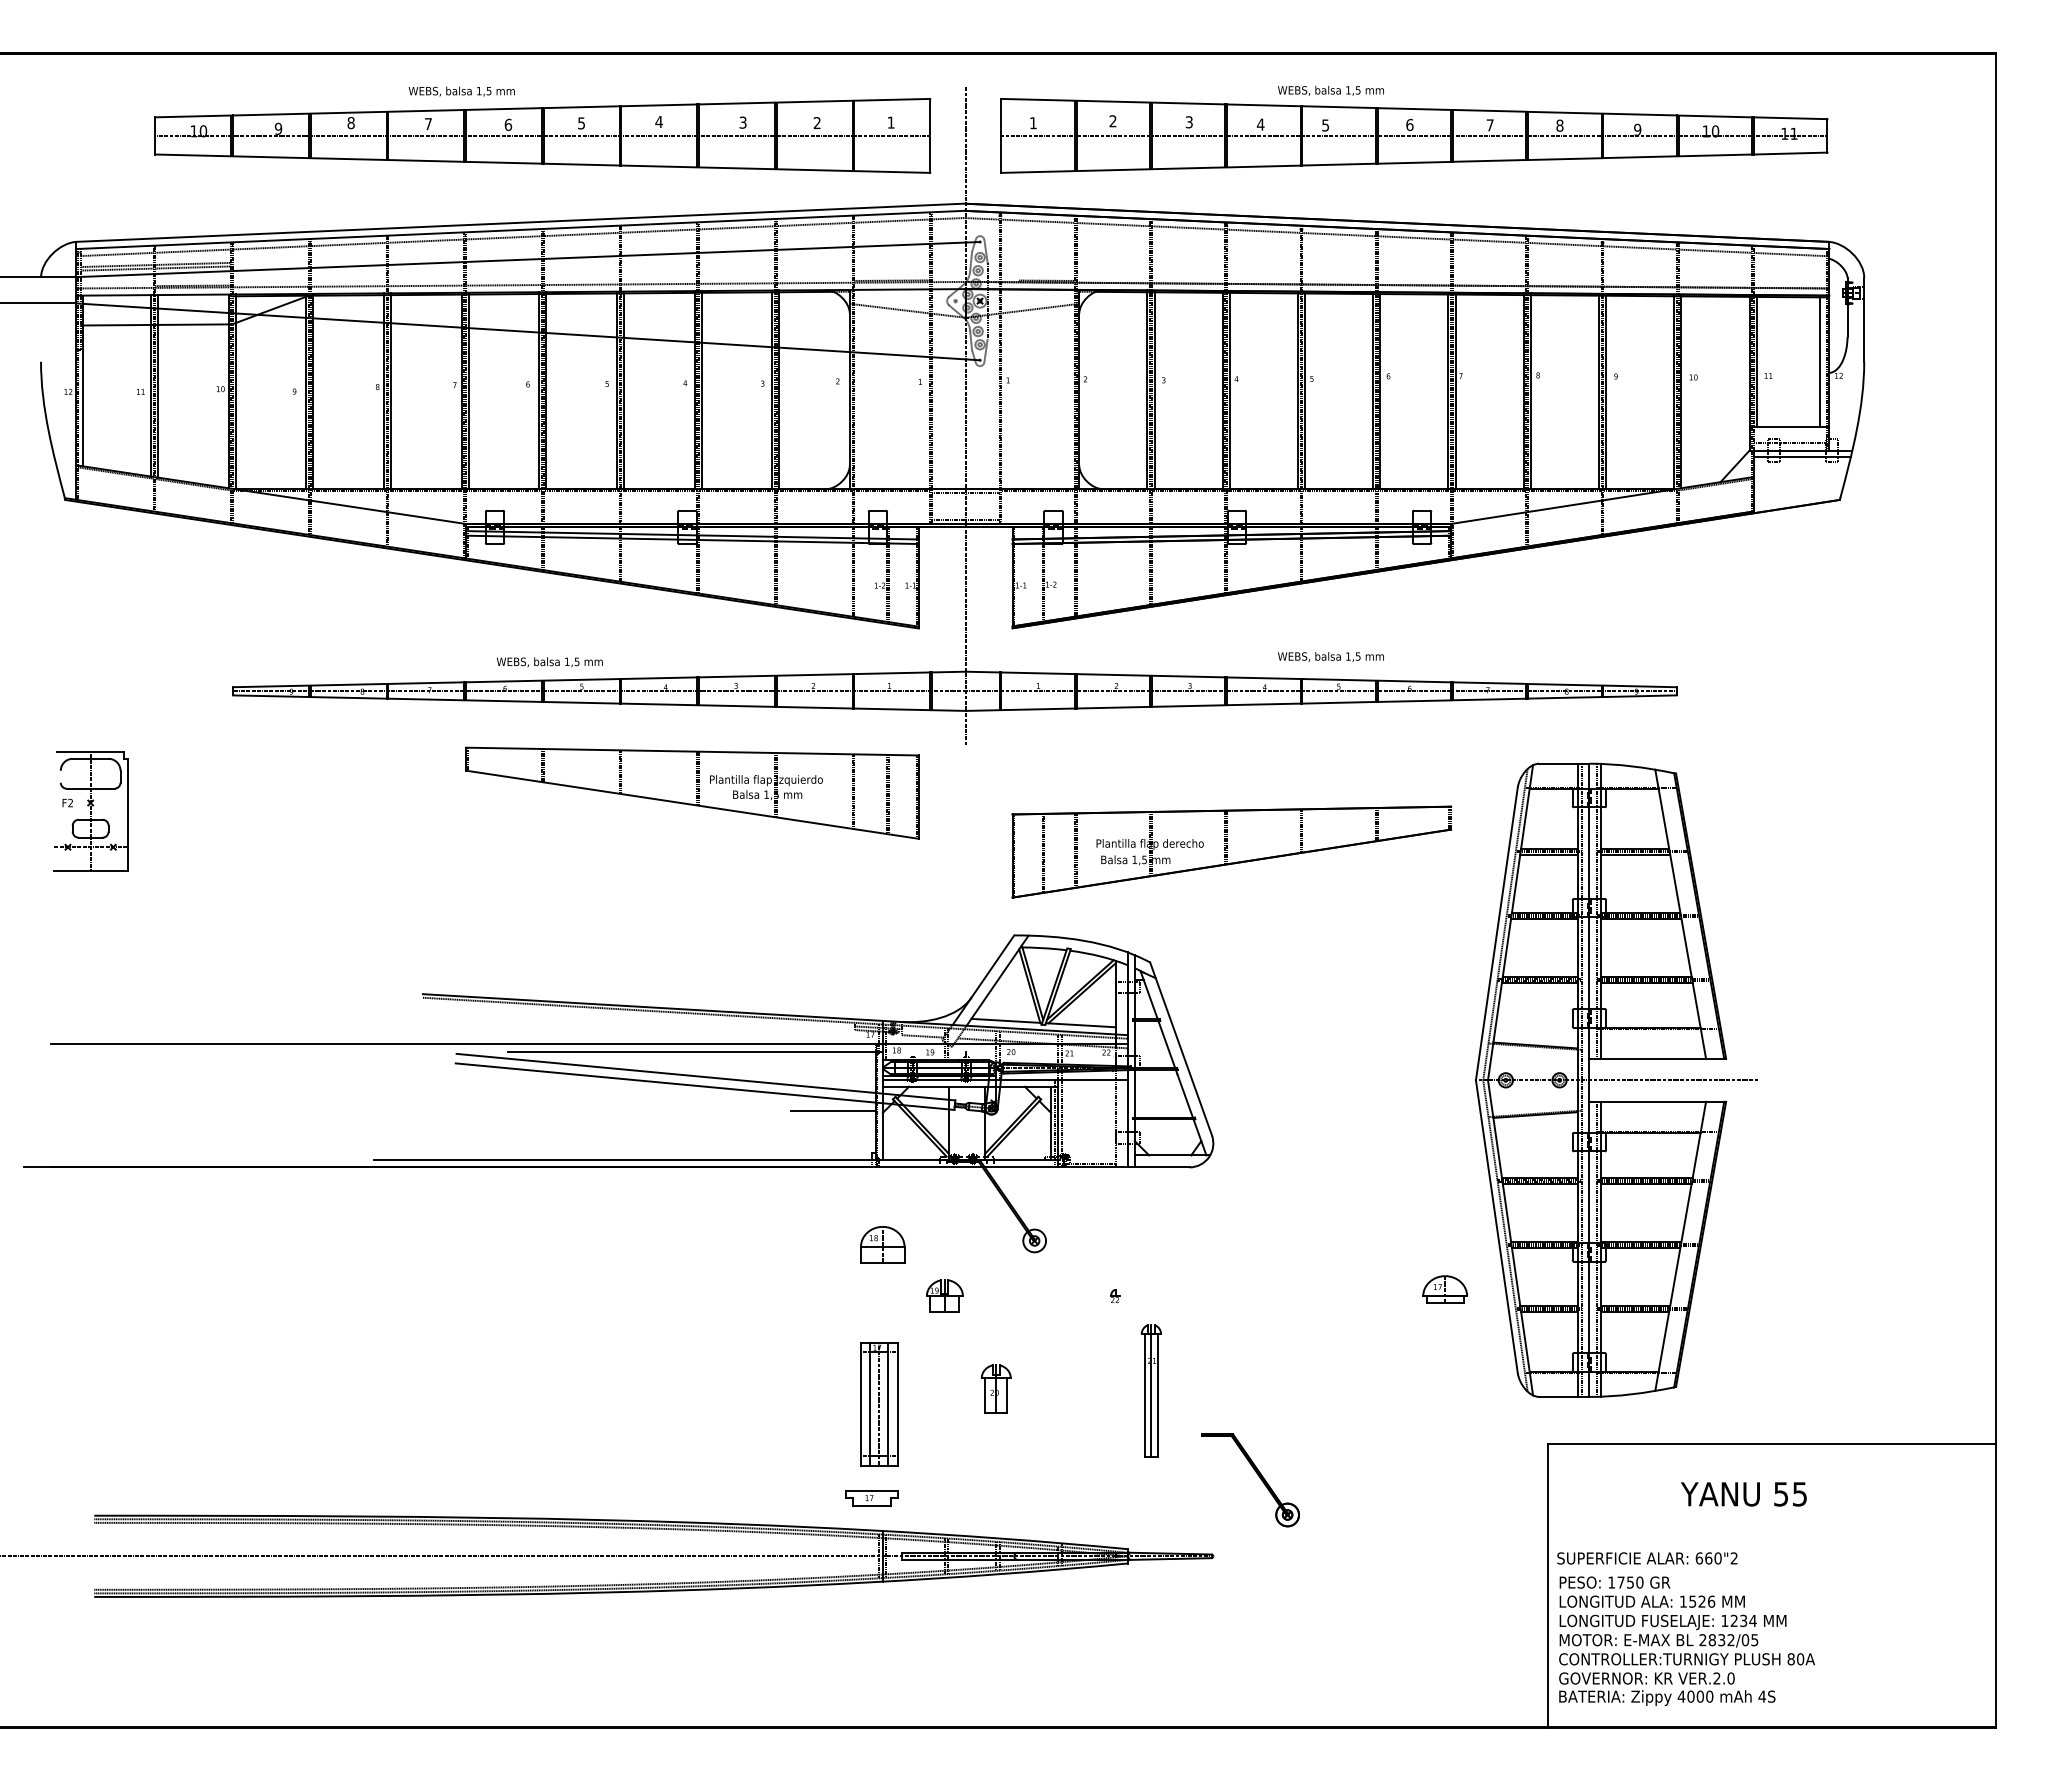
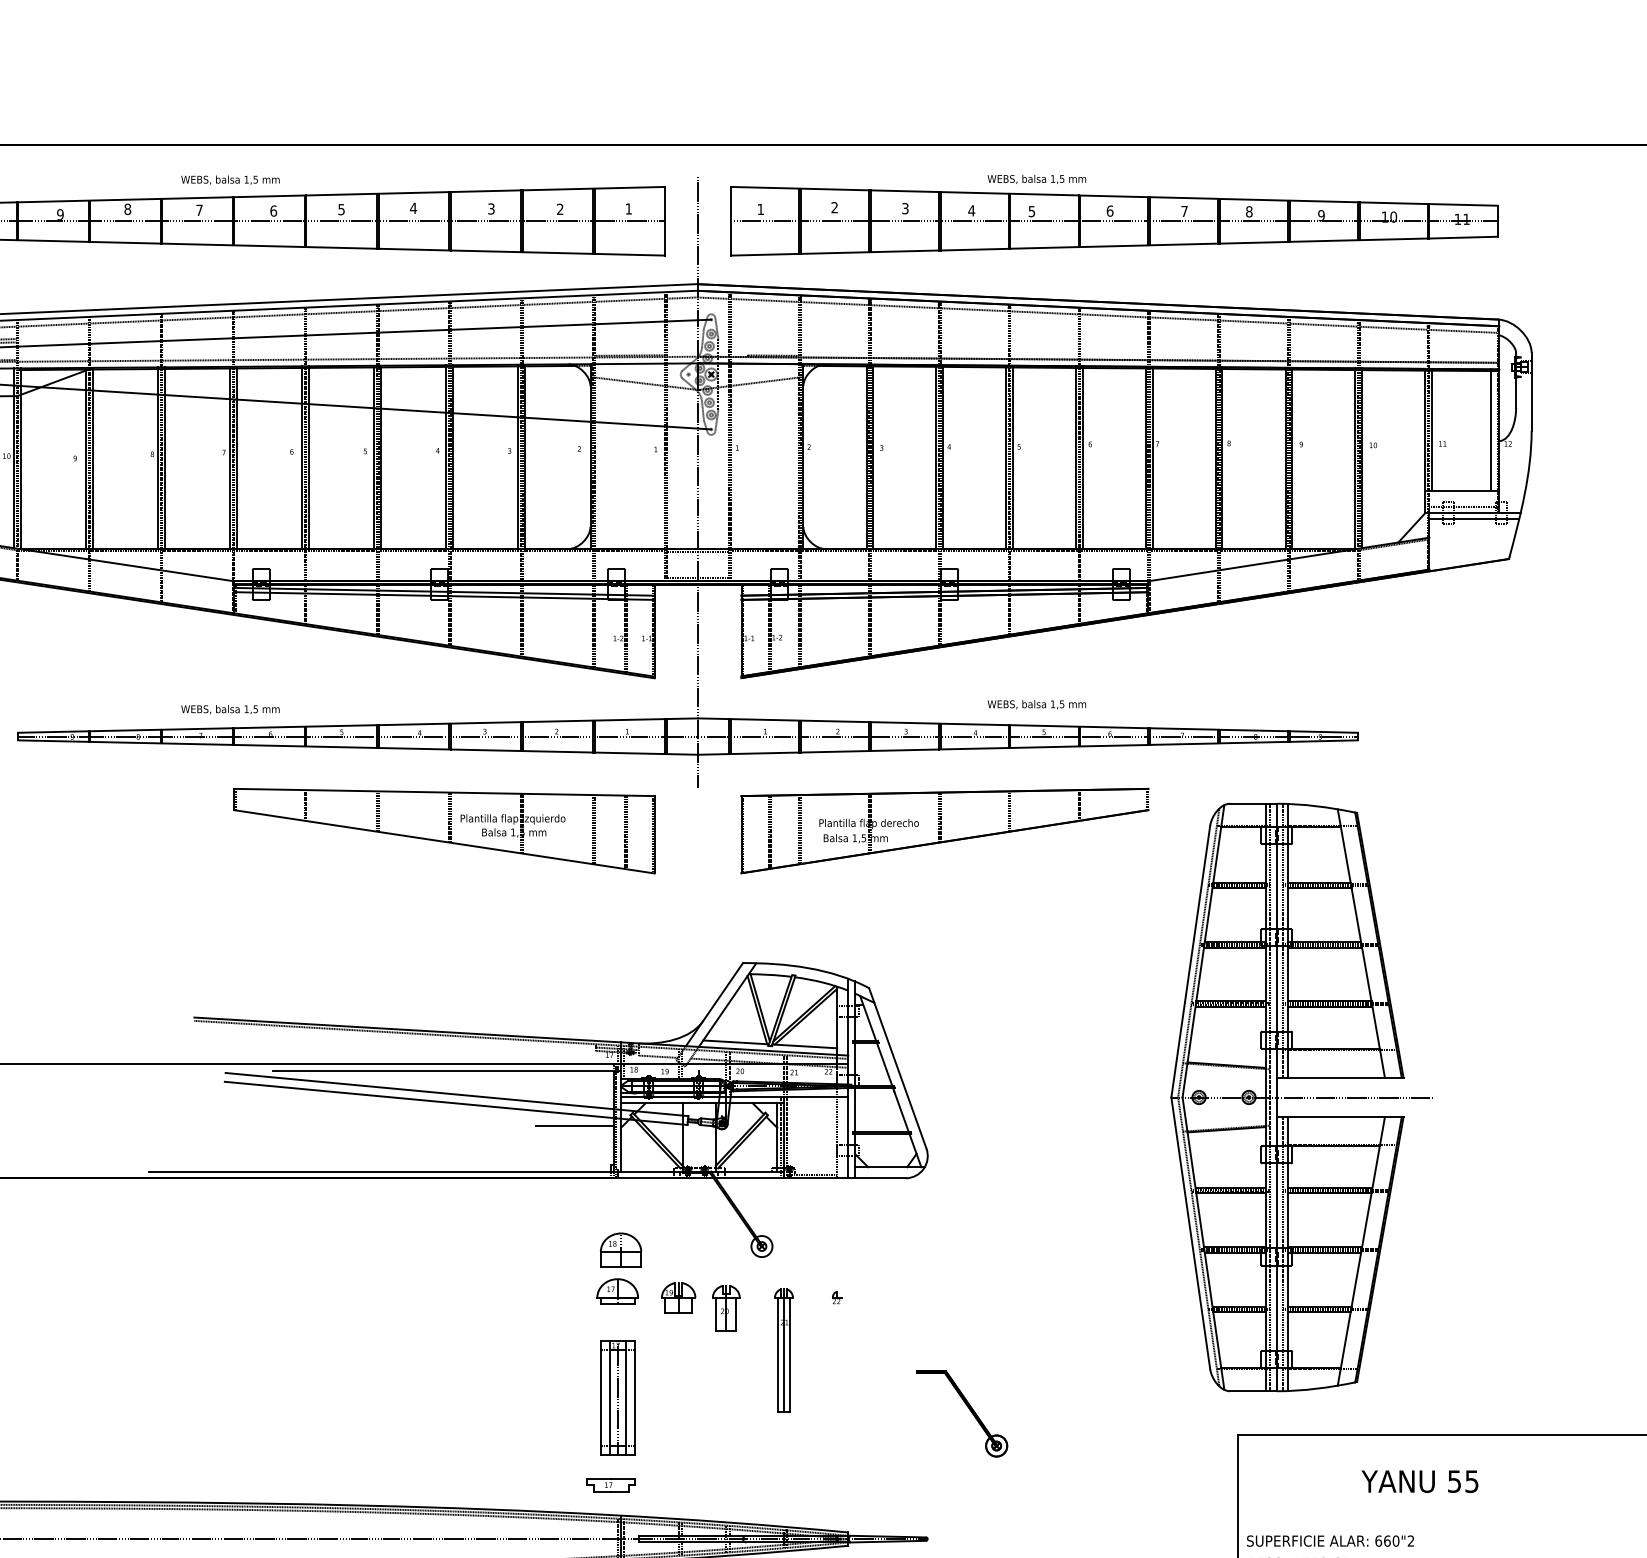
text: (549, 662) -> (230, 709), moved
part: (1231, 851) -> (944, 830), moved
part: (1444, 1289) -> (617, 1291), moved
part: (995, 1388) -> (725, 1307), moved
part: (1150, 1390) -> (783, 1350), moved
part: (1257, 1475) -> (968, 1409), moved

